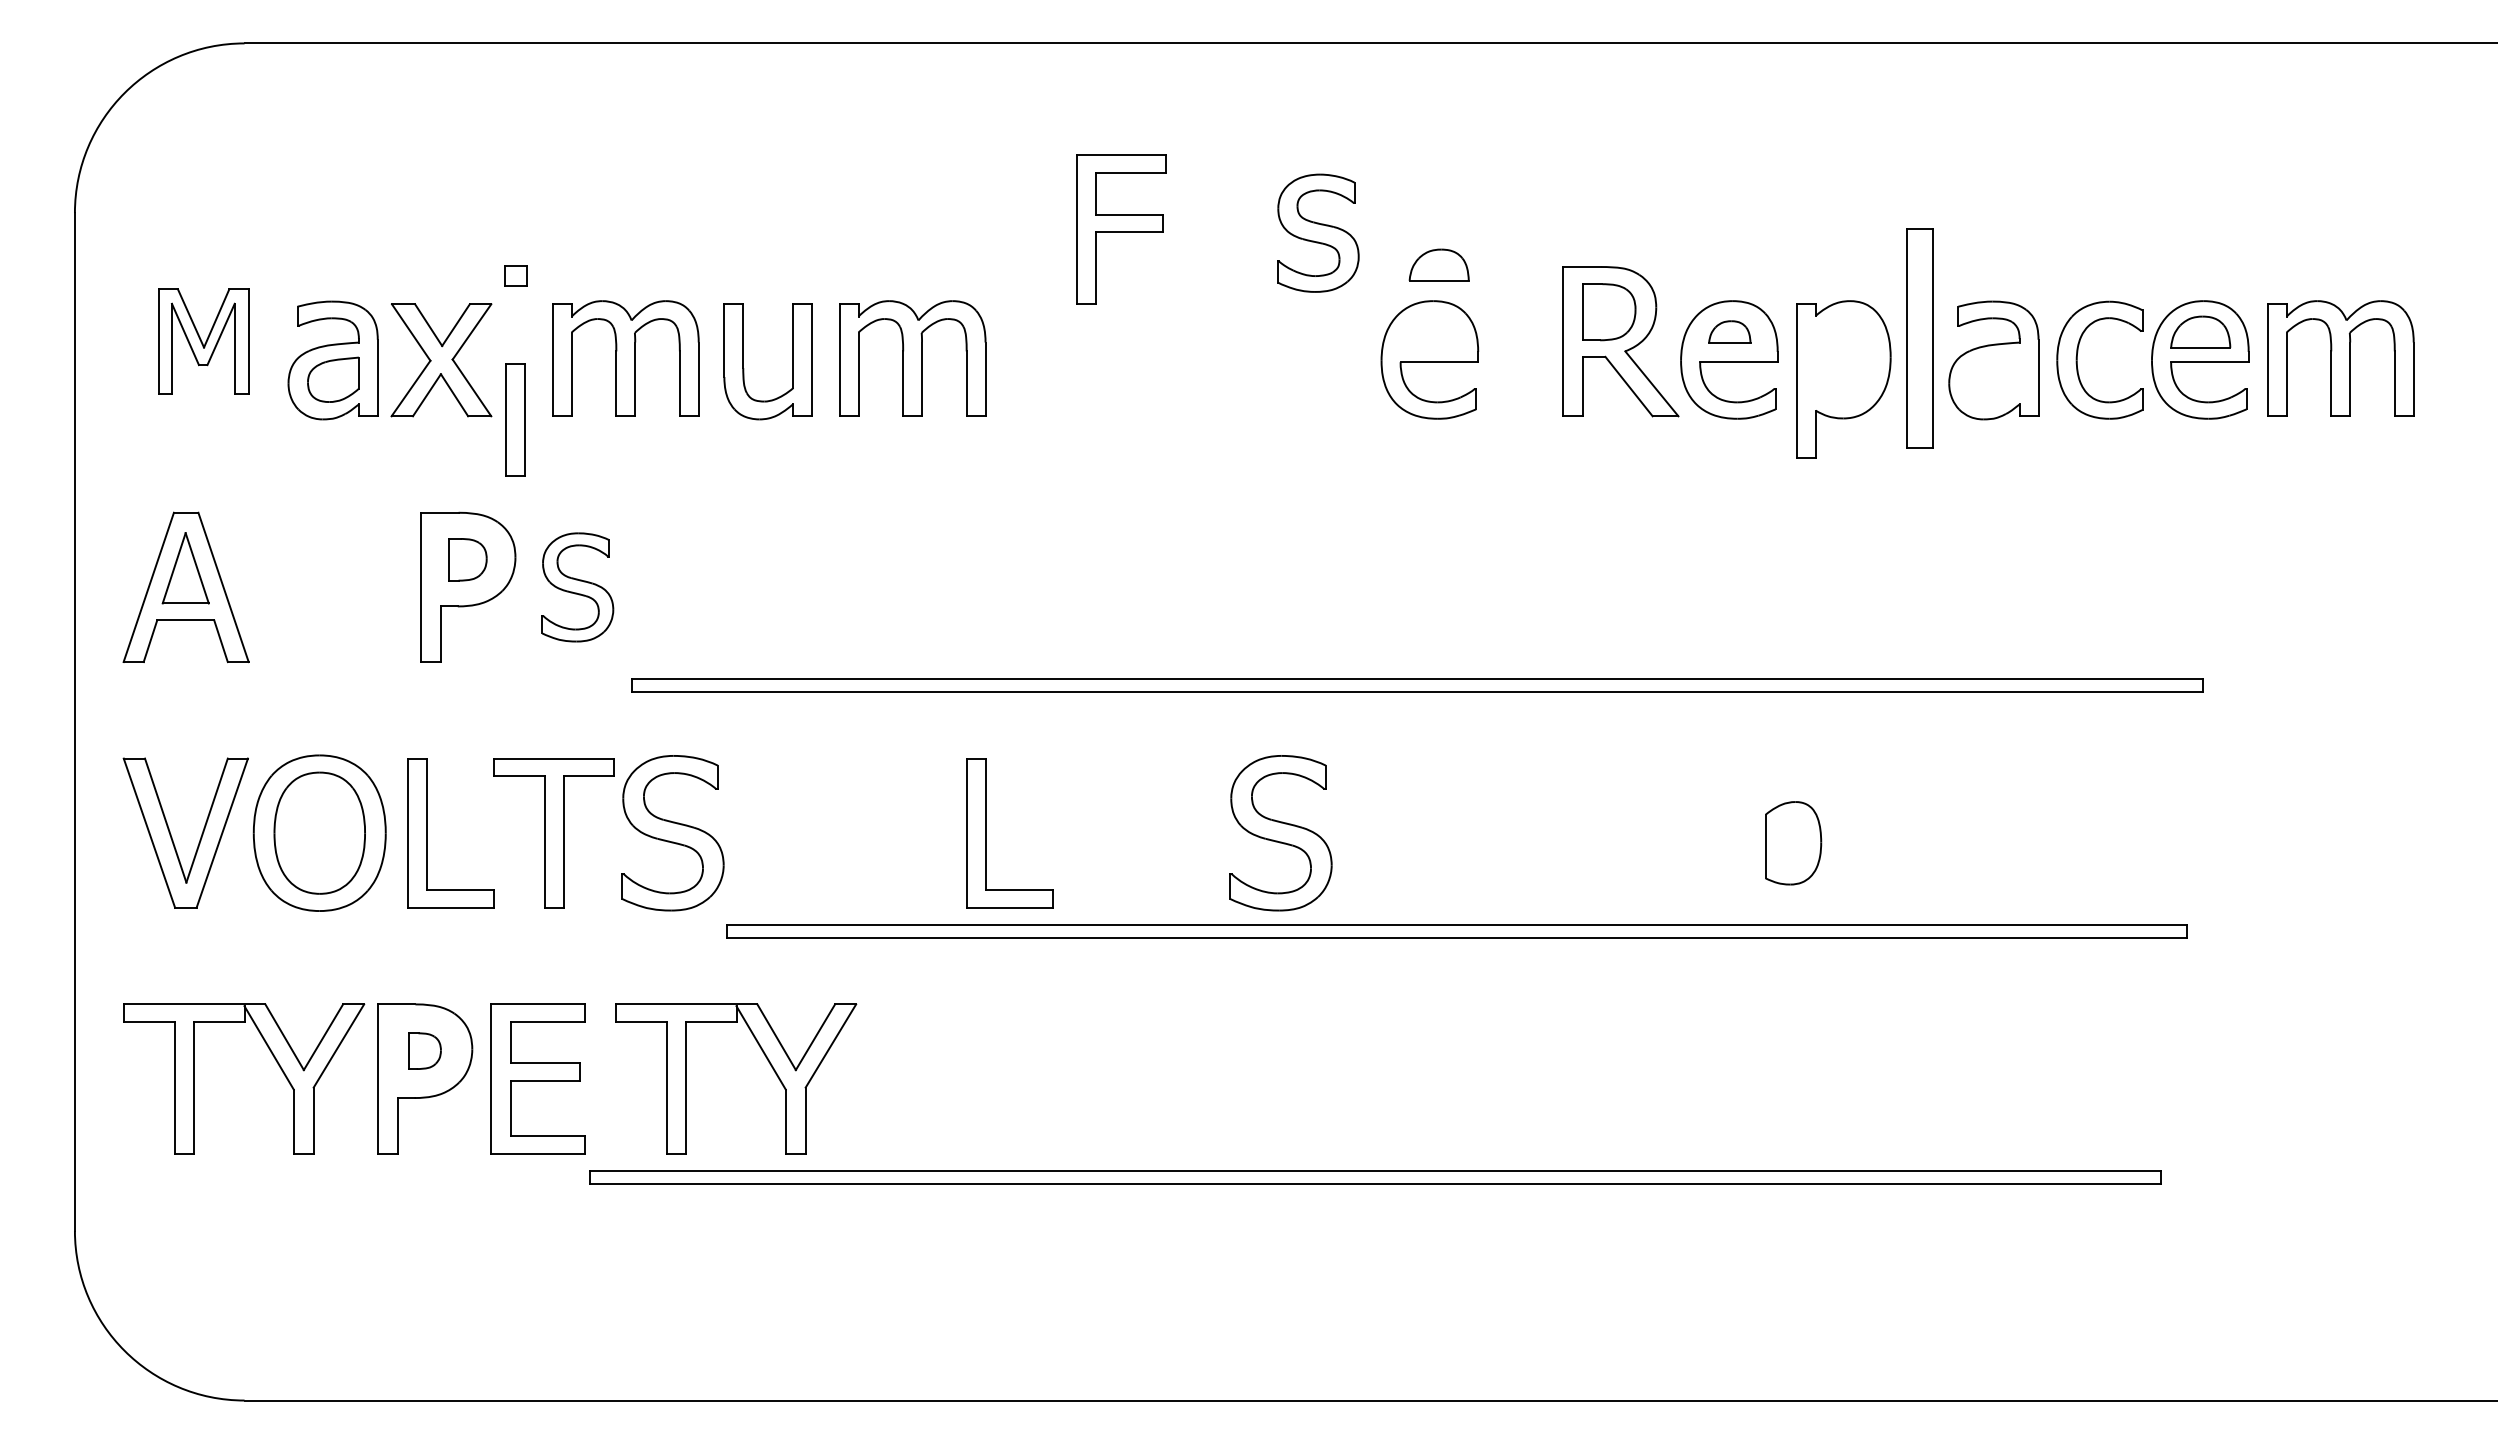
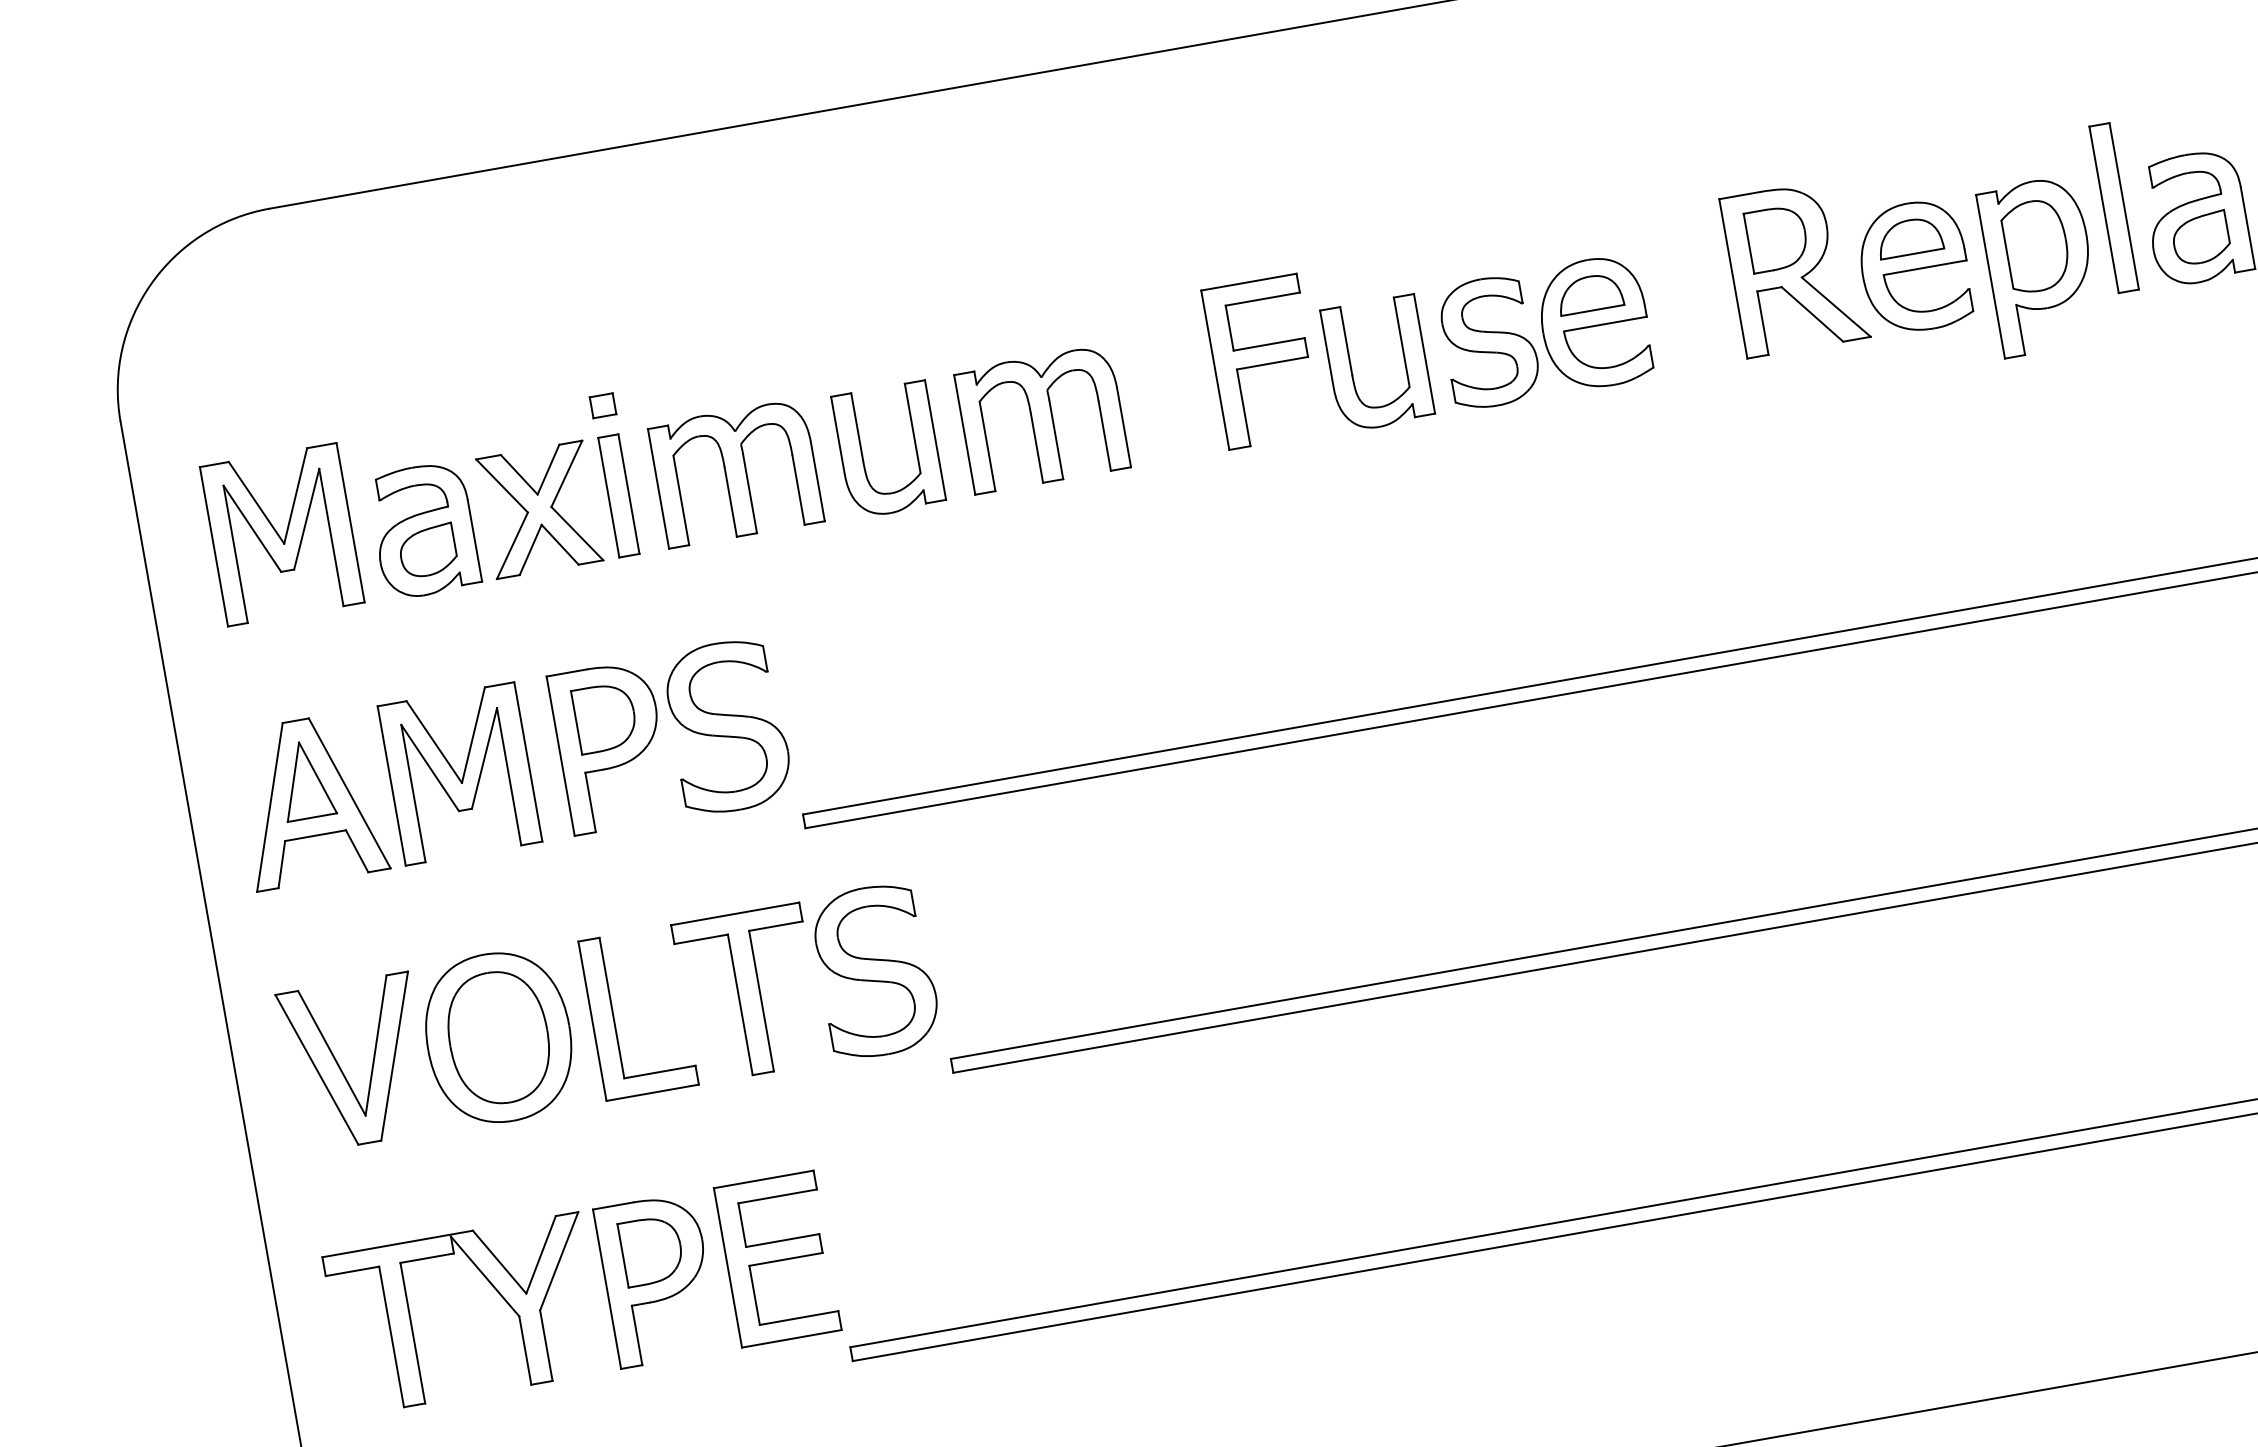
part: (1121, 229) -> (1263, 361), moved
part: (1318, 232) -> (1489, 341), moved
part: (1438, 264) -> (1589, 293), moved
part: (1729, 331) -> (1909, 236), size x1.43
part: (1920, 337) -> (2114, 207), size x0.71
part: (203, 341) -> (282, 534), size x1.43
part: (1201, 361) -> (1351, 368), added
part: (1993, 379) -> (2200, 238), added
part: (515, 419) -> (618, 495), moved
part: (467, 559) -> (604, 717), size x1.43
part: (326, 586) -> (459, 773), added
part: (577, 587) -> (727, 726), size x1.43
part: (986, 833) -> (1210, 912), removed
part: (1280, 833) -> (1524, 857), removed
part: (1793, 843) -> (2036, 246), moved
part: (424, 1050) -> (651, 1249), size x1.67
part: (766, 1059) -> (1018, 1195), removed

